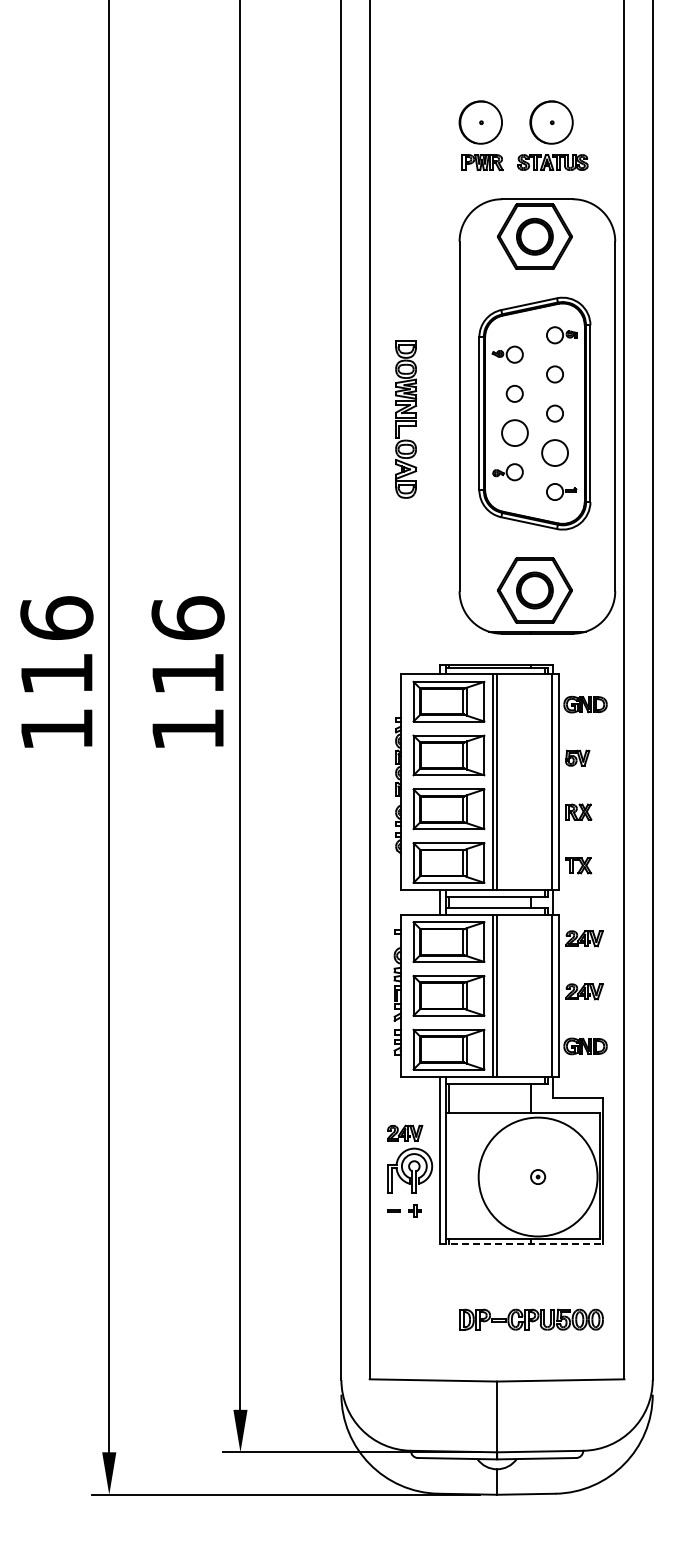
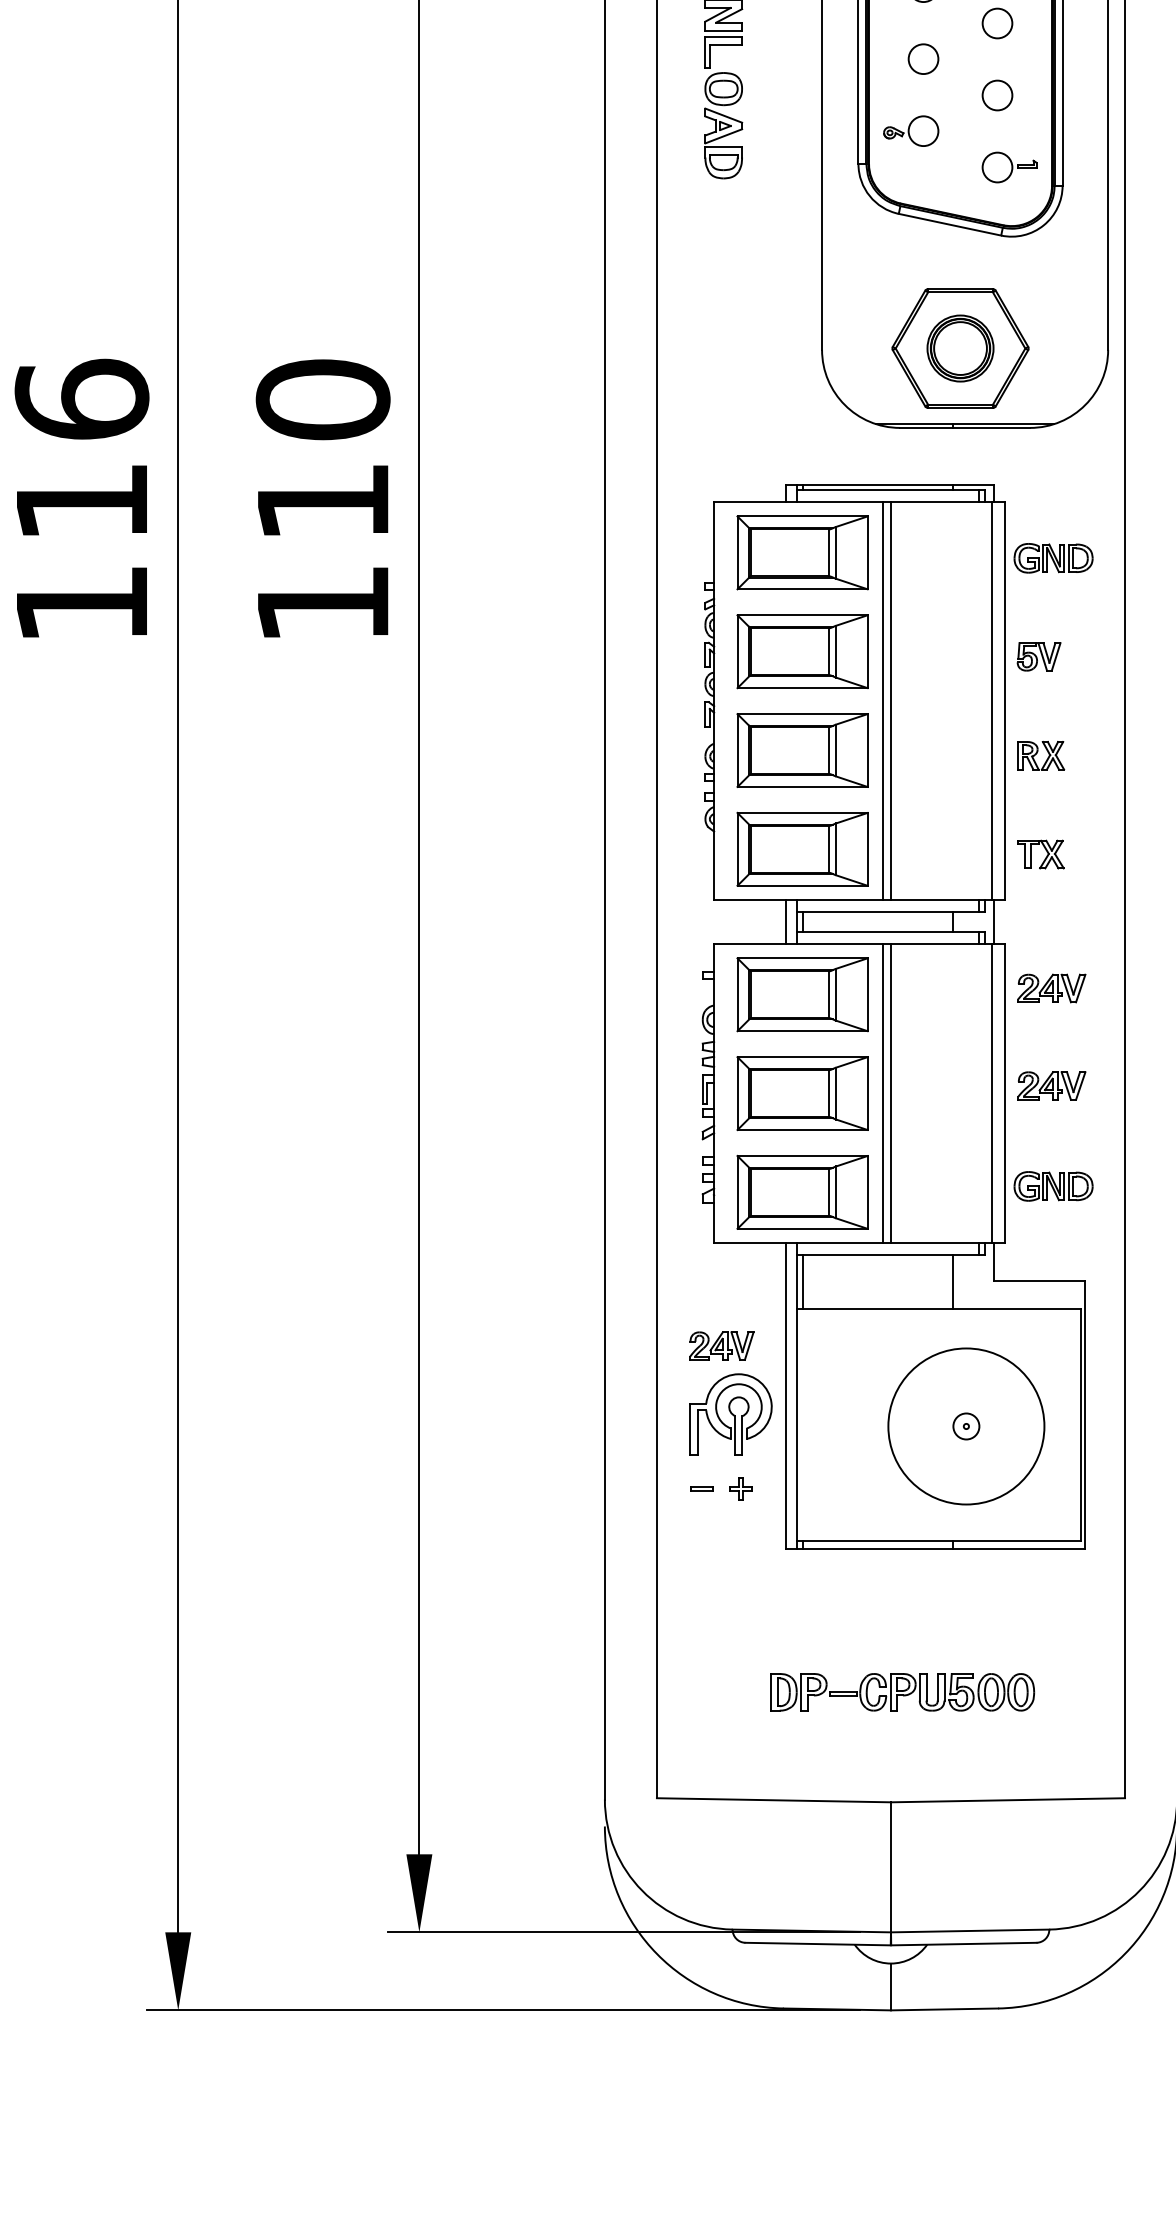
circle: (514, 432) -> (922, 58), size x0.62
circle: (554, 452) -> (996, 94), size x0.62
text: (187, 618) -> (322, 399), 116 -> 110
circle: (537, 1176) -> (965, 1425), size x0.71
line: (521, 1243) -> (935, 1548), dashed -> solid
part: (531, 1319) -> (902, 1691), moved

